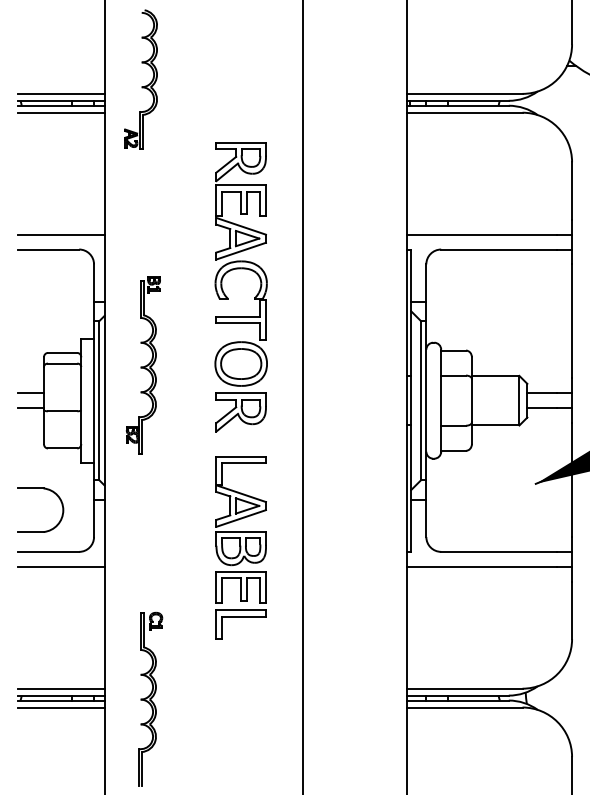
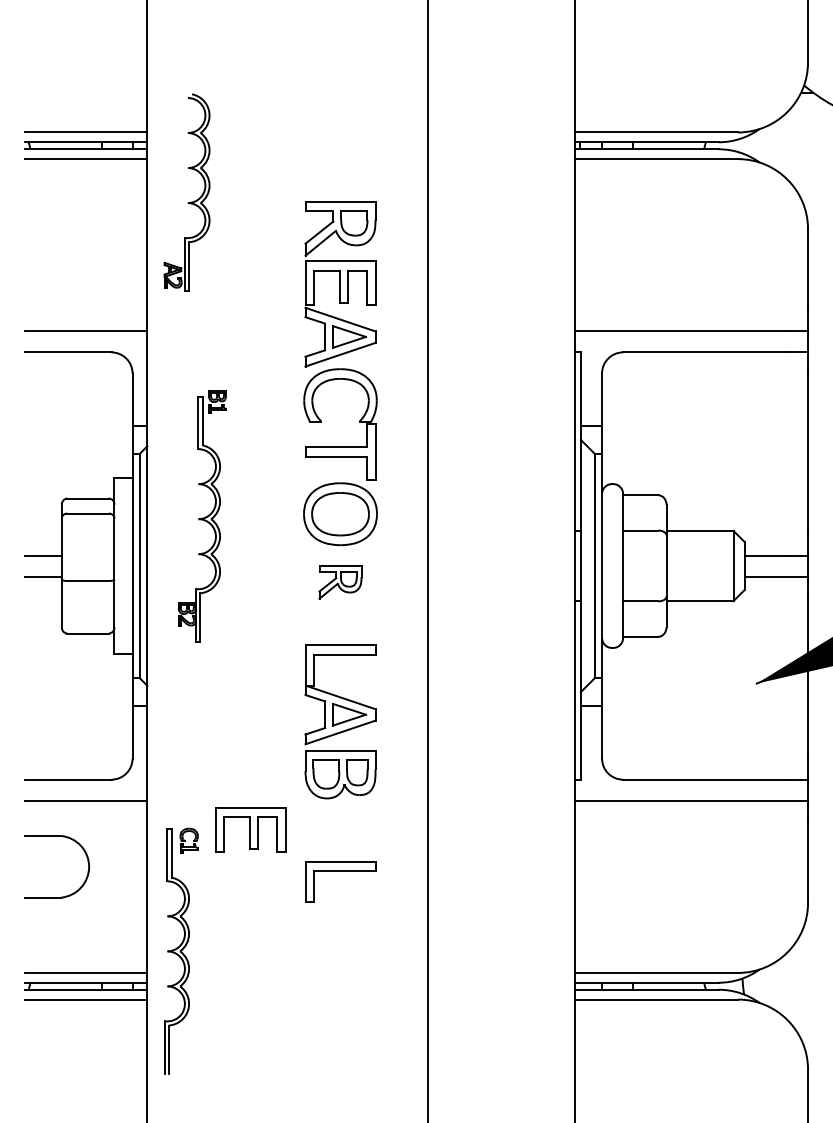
part: (141, 86) -> (187, 202), moved
part: (241, 412) -> (340, 582), size x0.6
part: (44, 489) -> (62, 837), moved
part: (241, 587) -> (250, 829), moved
part: (150, 698) -> (181, 950), moved

